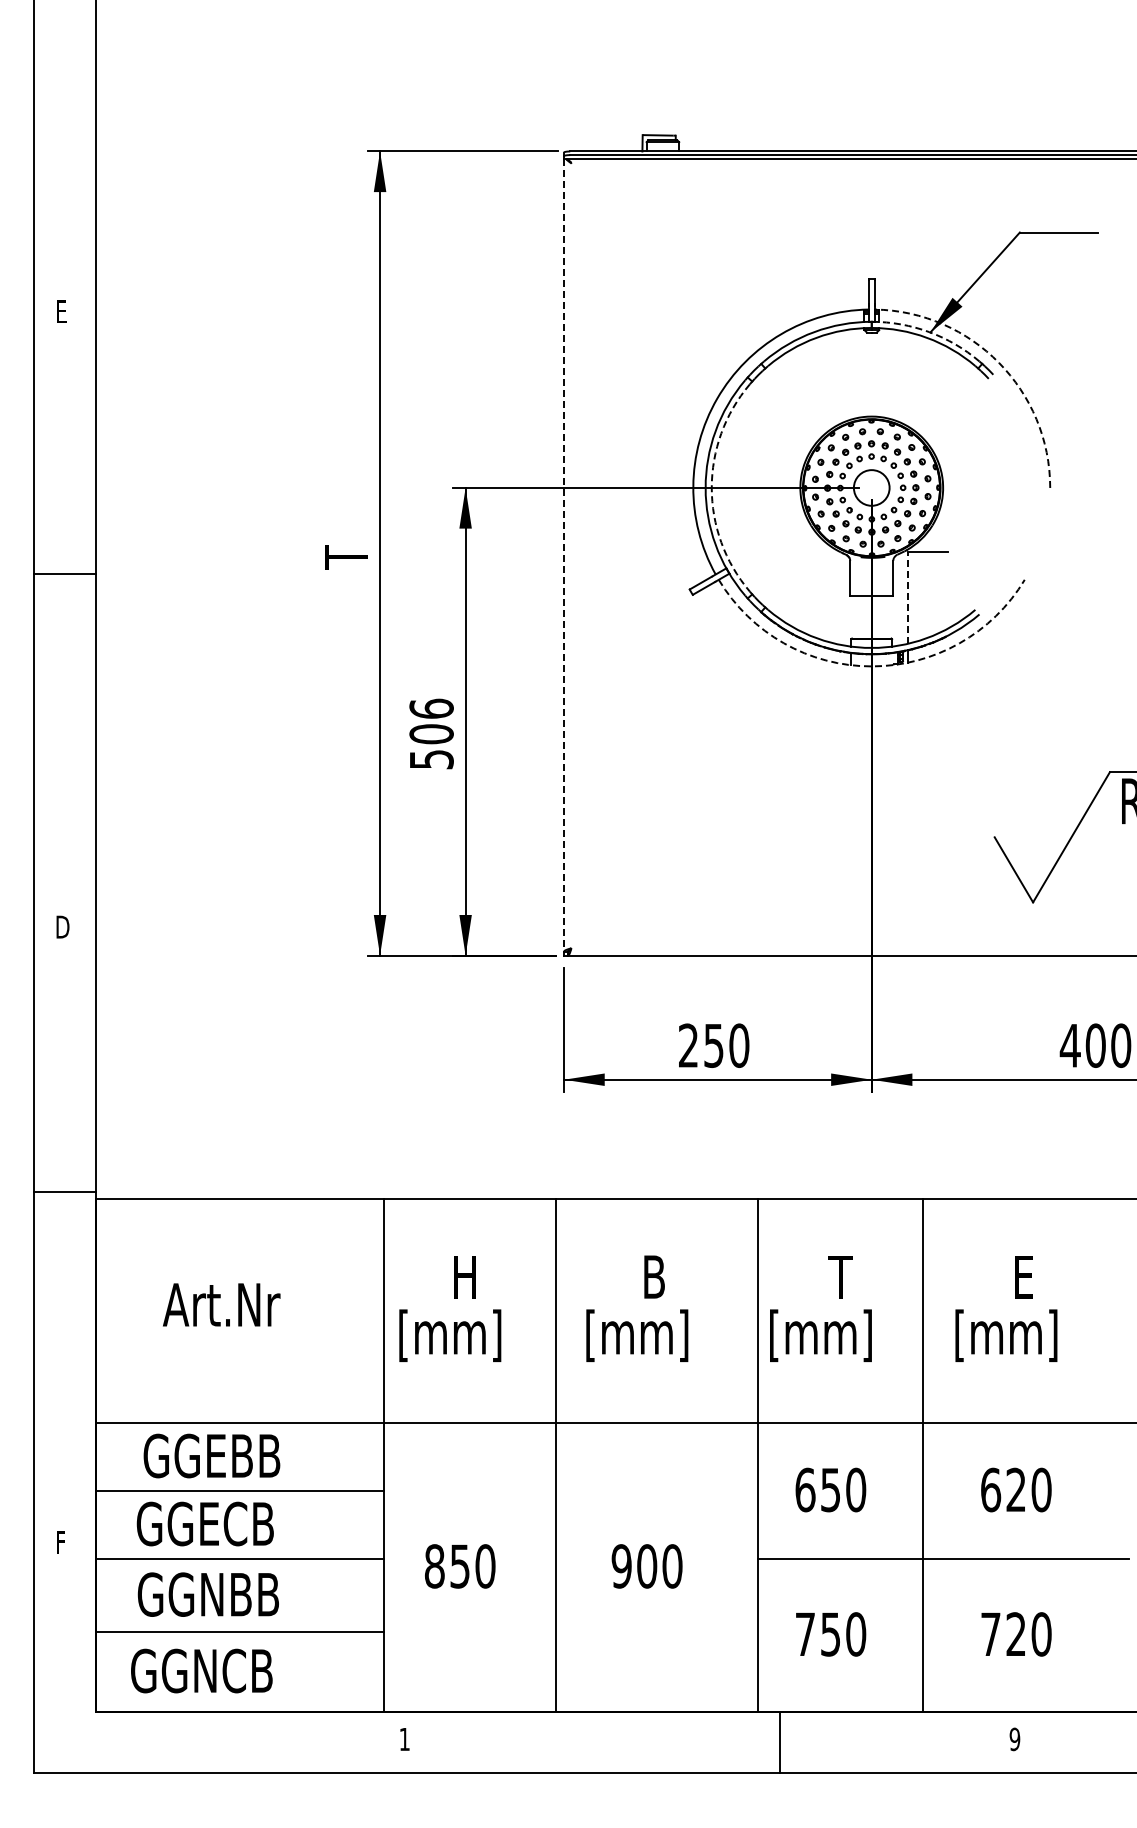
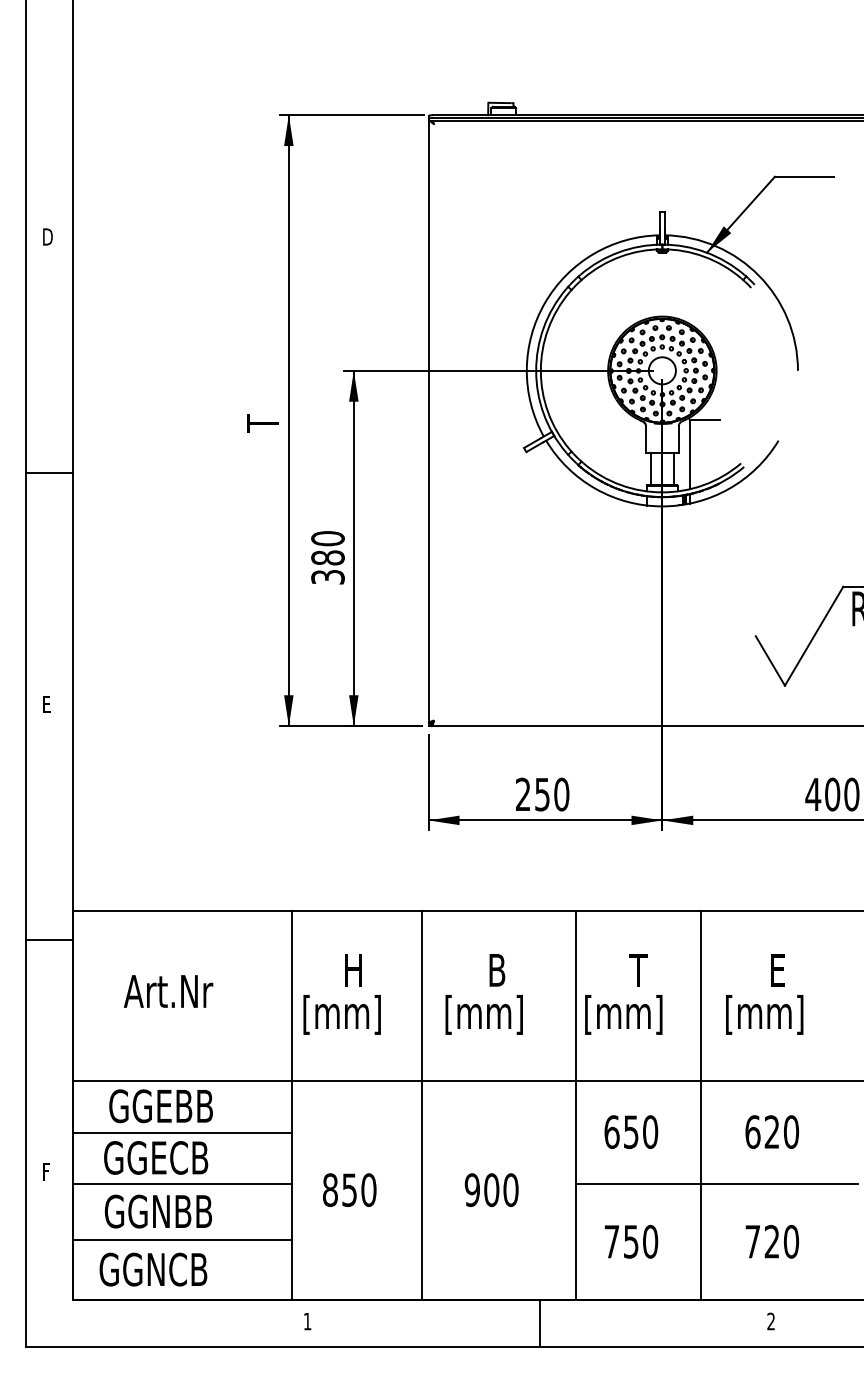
text: (62, 311) -> (47, 236), E -> D
arc: (929, 332) -> (706, 252), dashed -> solid
arc: (999, 362) -> (759, 275), dashed -> solid
arc: (711, 487) -> (540, 370), dashed -> solid
line: (564, 556) -> (428, 422), dashed -> solid
line: (64, 574) -> (49, 473), moved
line: (908, 598) -> (690, 454), dashed -> solid
line: (856, 616) -> (650, 468), added
line: (887, 616) -> (674, 468), added
arc: (871, 666) -> (662, 506), dashed -> solid
text: (431, 733) -> (327, 557), 506 -> 380
text: (62, 926) -> (47, 703), D -> E
line: (64, 1191) -> (49, 940), moved
text: (1014, 1739) -> (770, 1321), 9 -> 2
line: (779, 1742) -> (539, 1323), moved

